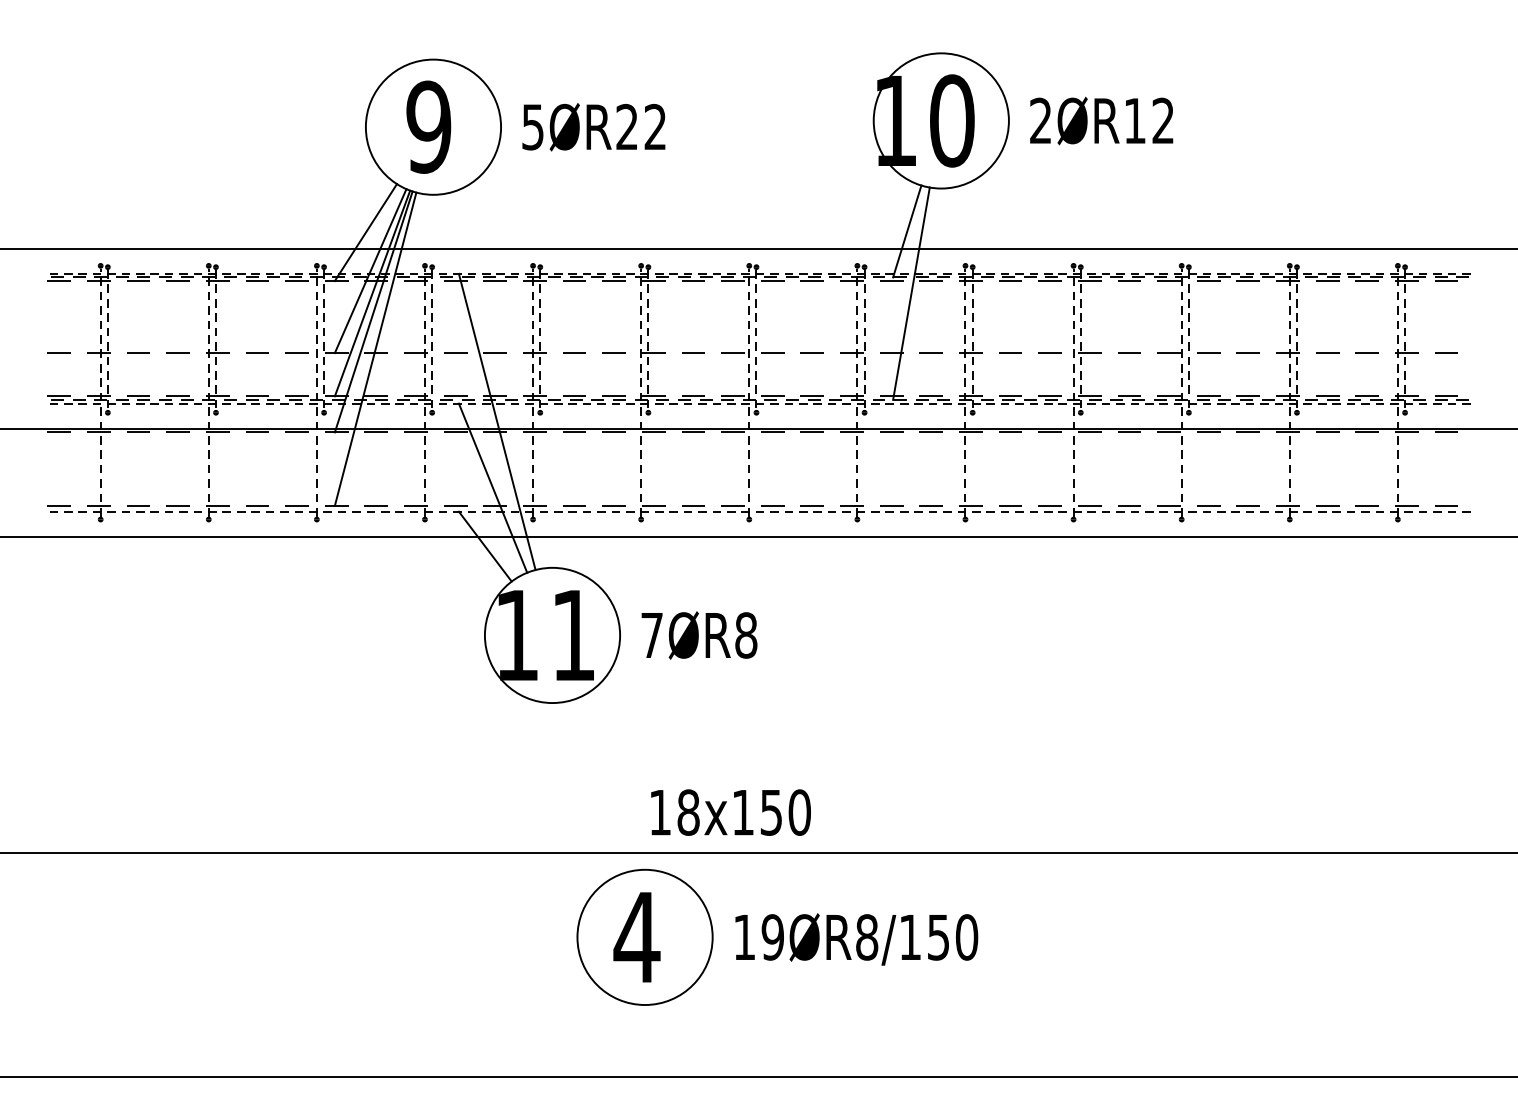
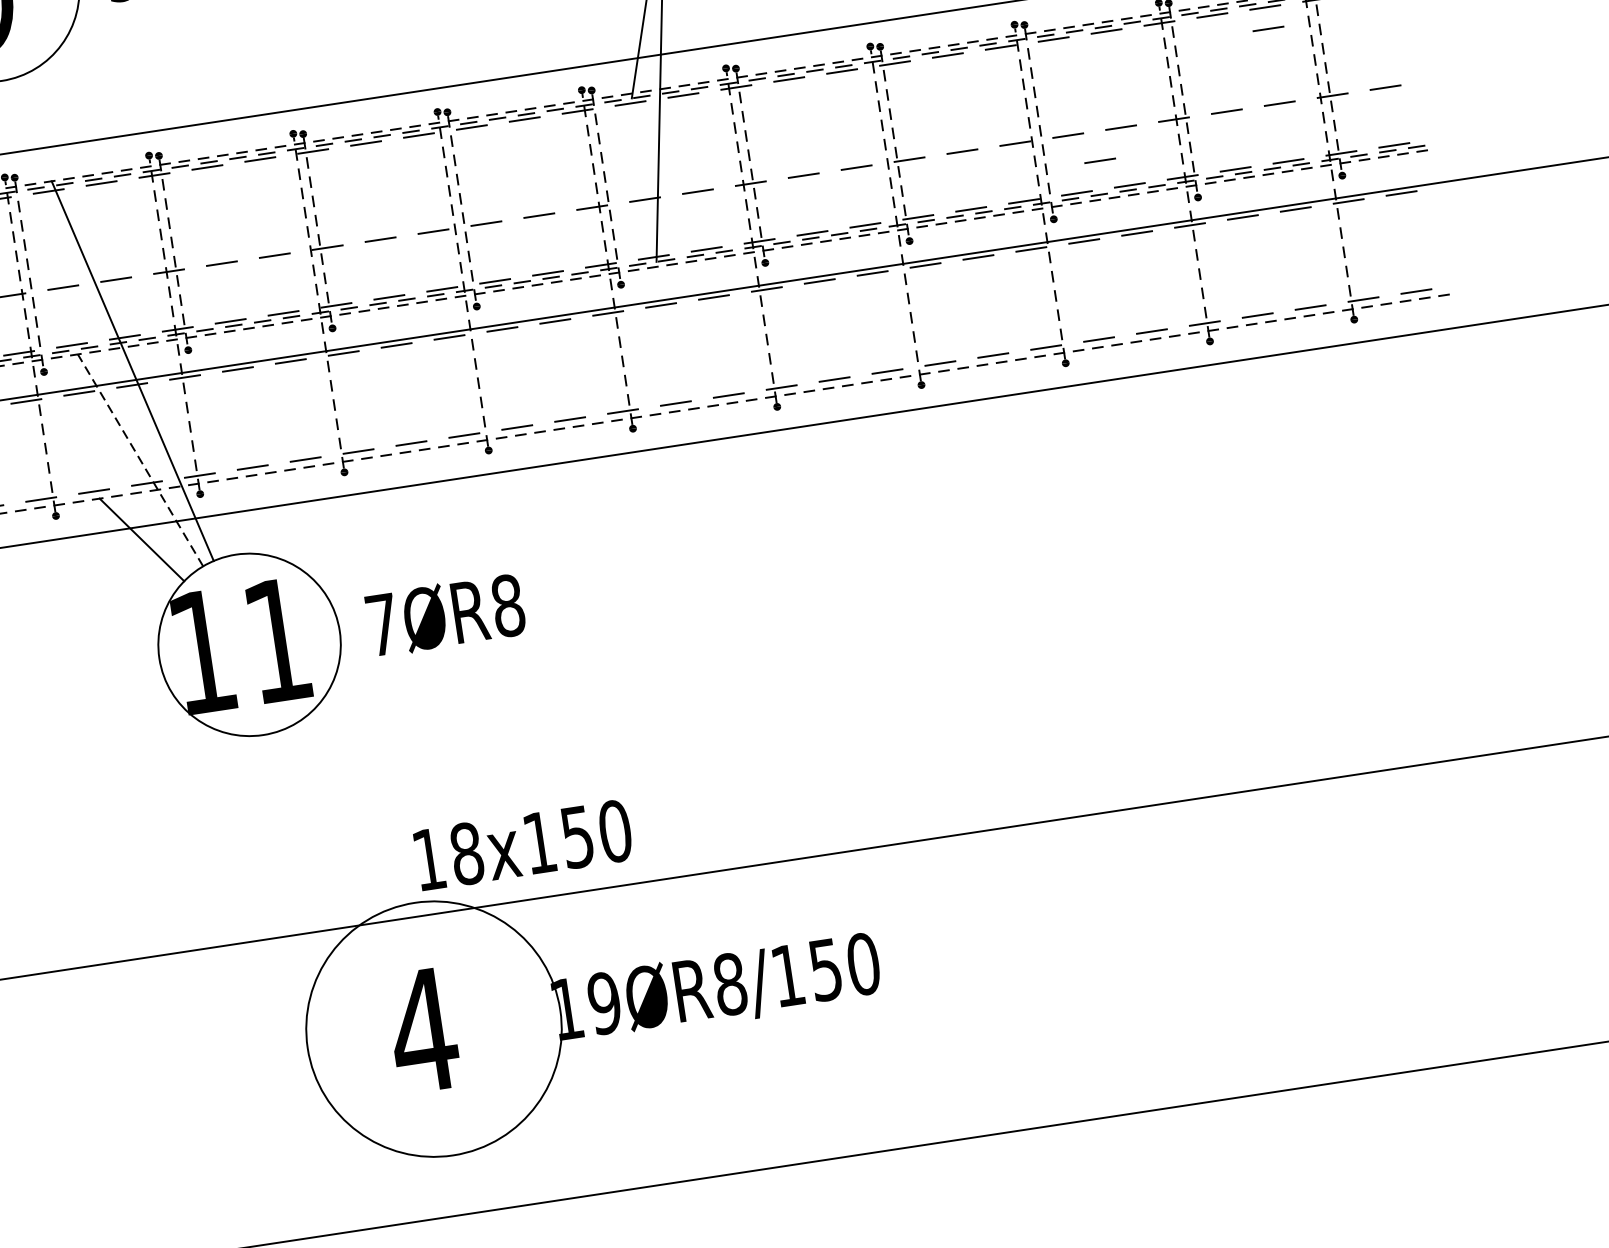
line: (1366, 296) -> (1267, 28), added
line: (1228, 374) -> (1098, 160), added
line: (492, 487) -> (139, 459), solid -> dashed
circle: (644, 937) -> (433, 1029), size x1.4

